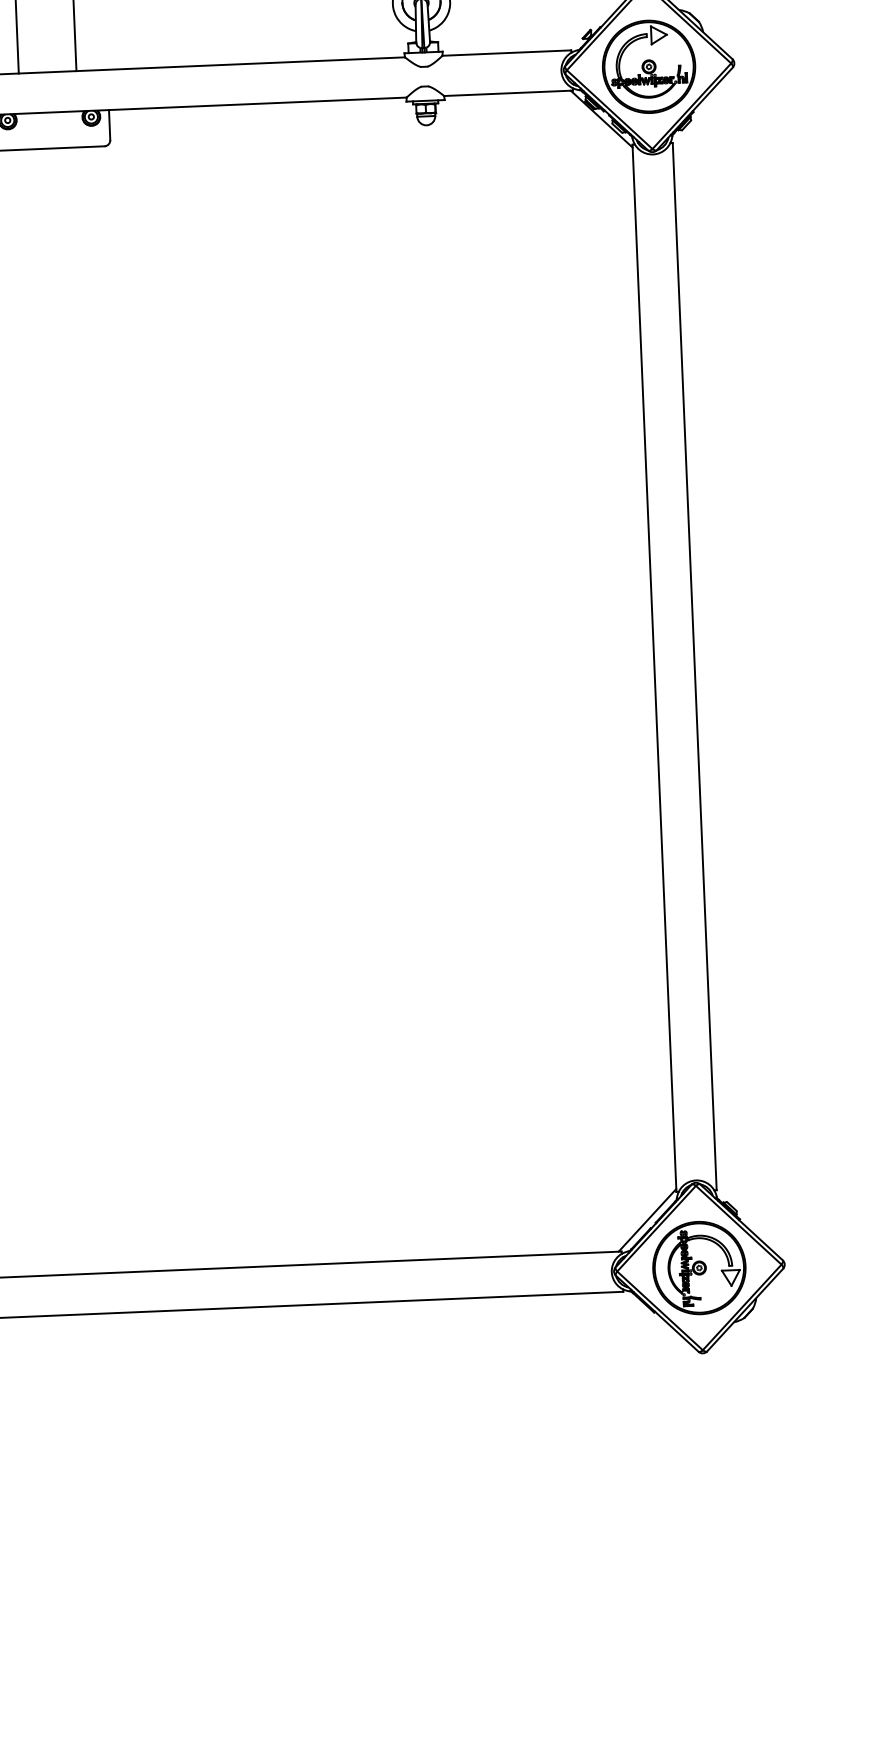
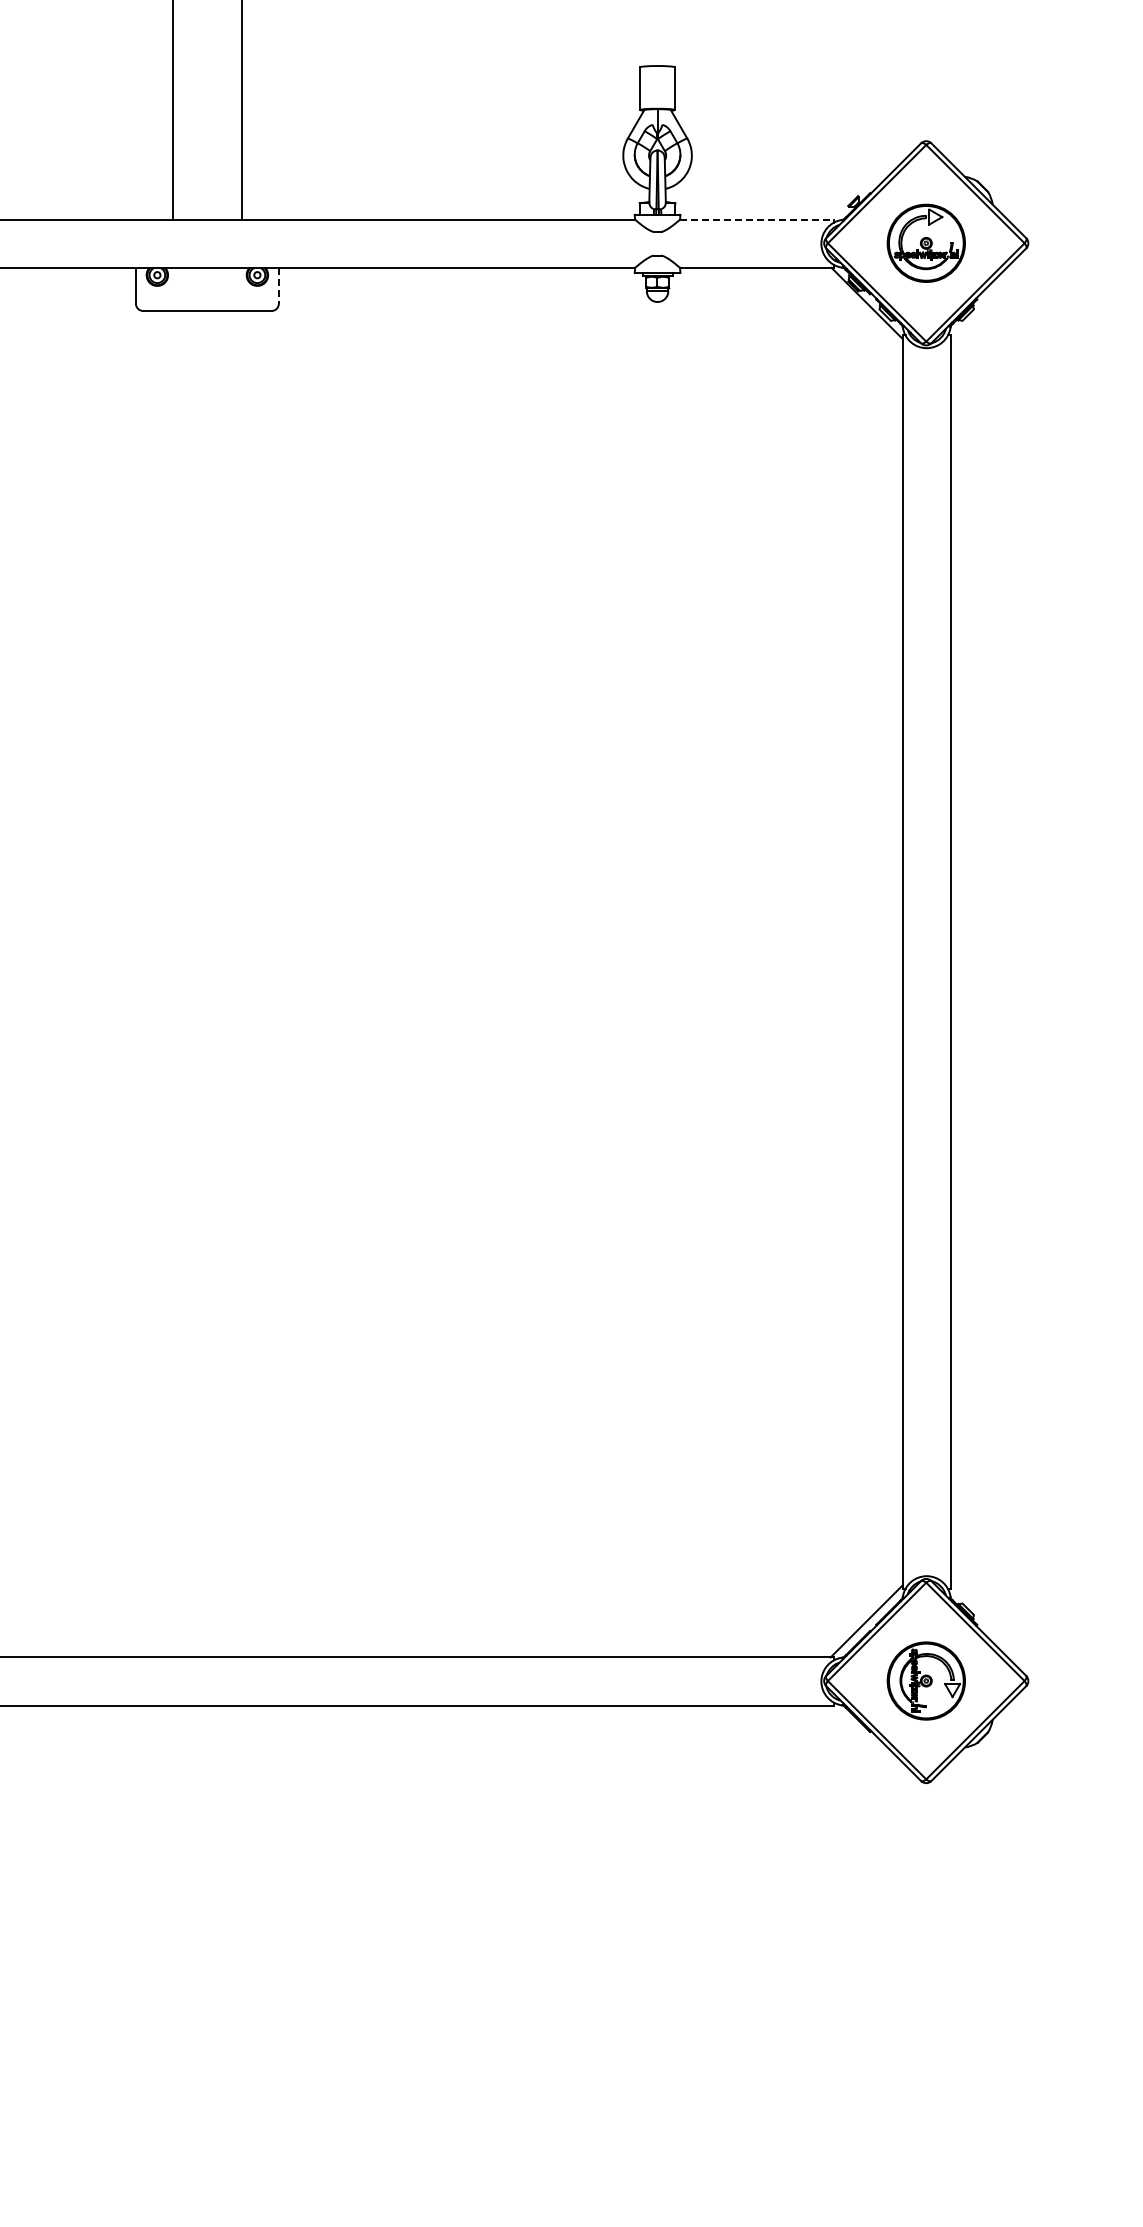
line: (507, 52) -> (757, 219), solid -> dashed
part: (649, 67) -> (926, 243), size x0.7
line: (109, 124) -> (278, 285), solid -> dashed
part: (699, 1267) -> (926, 1680), size x0.7

